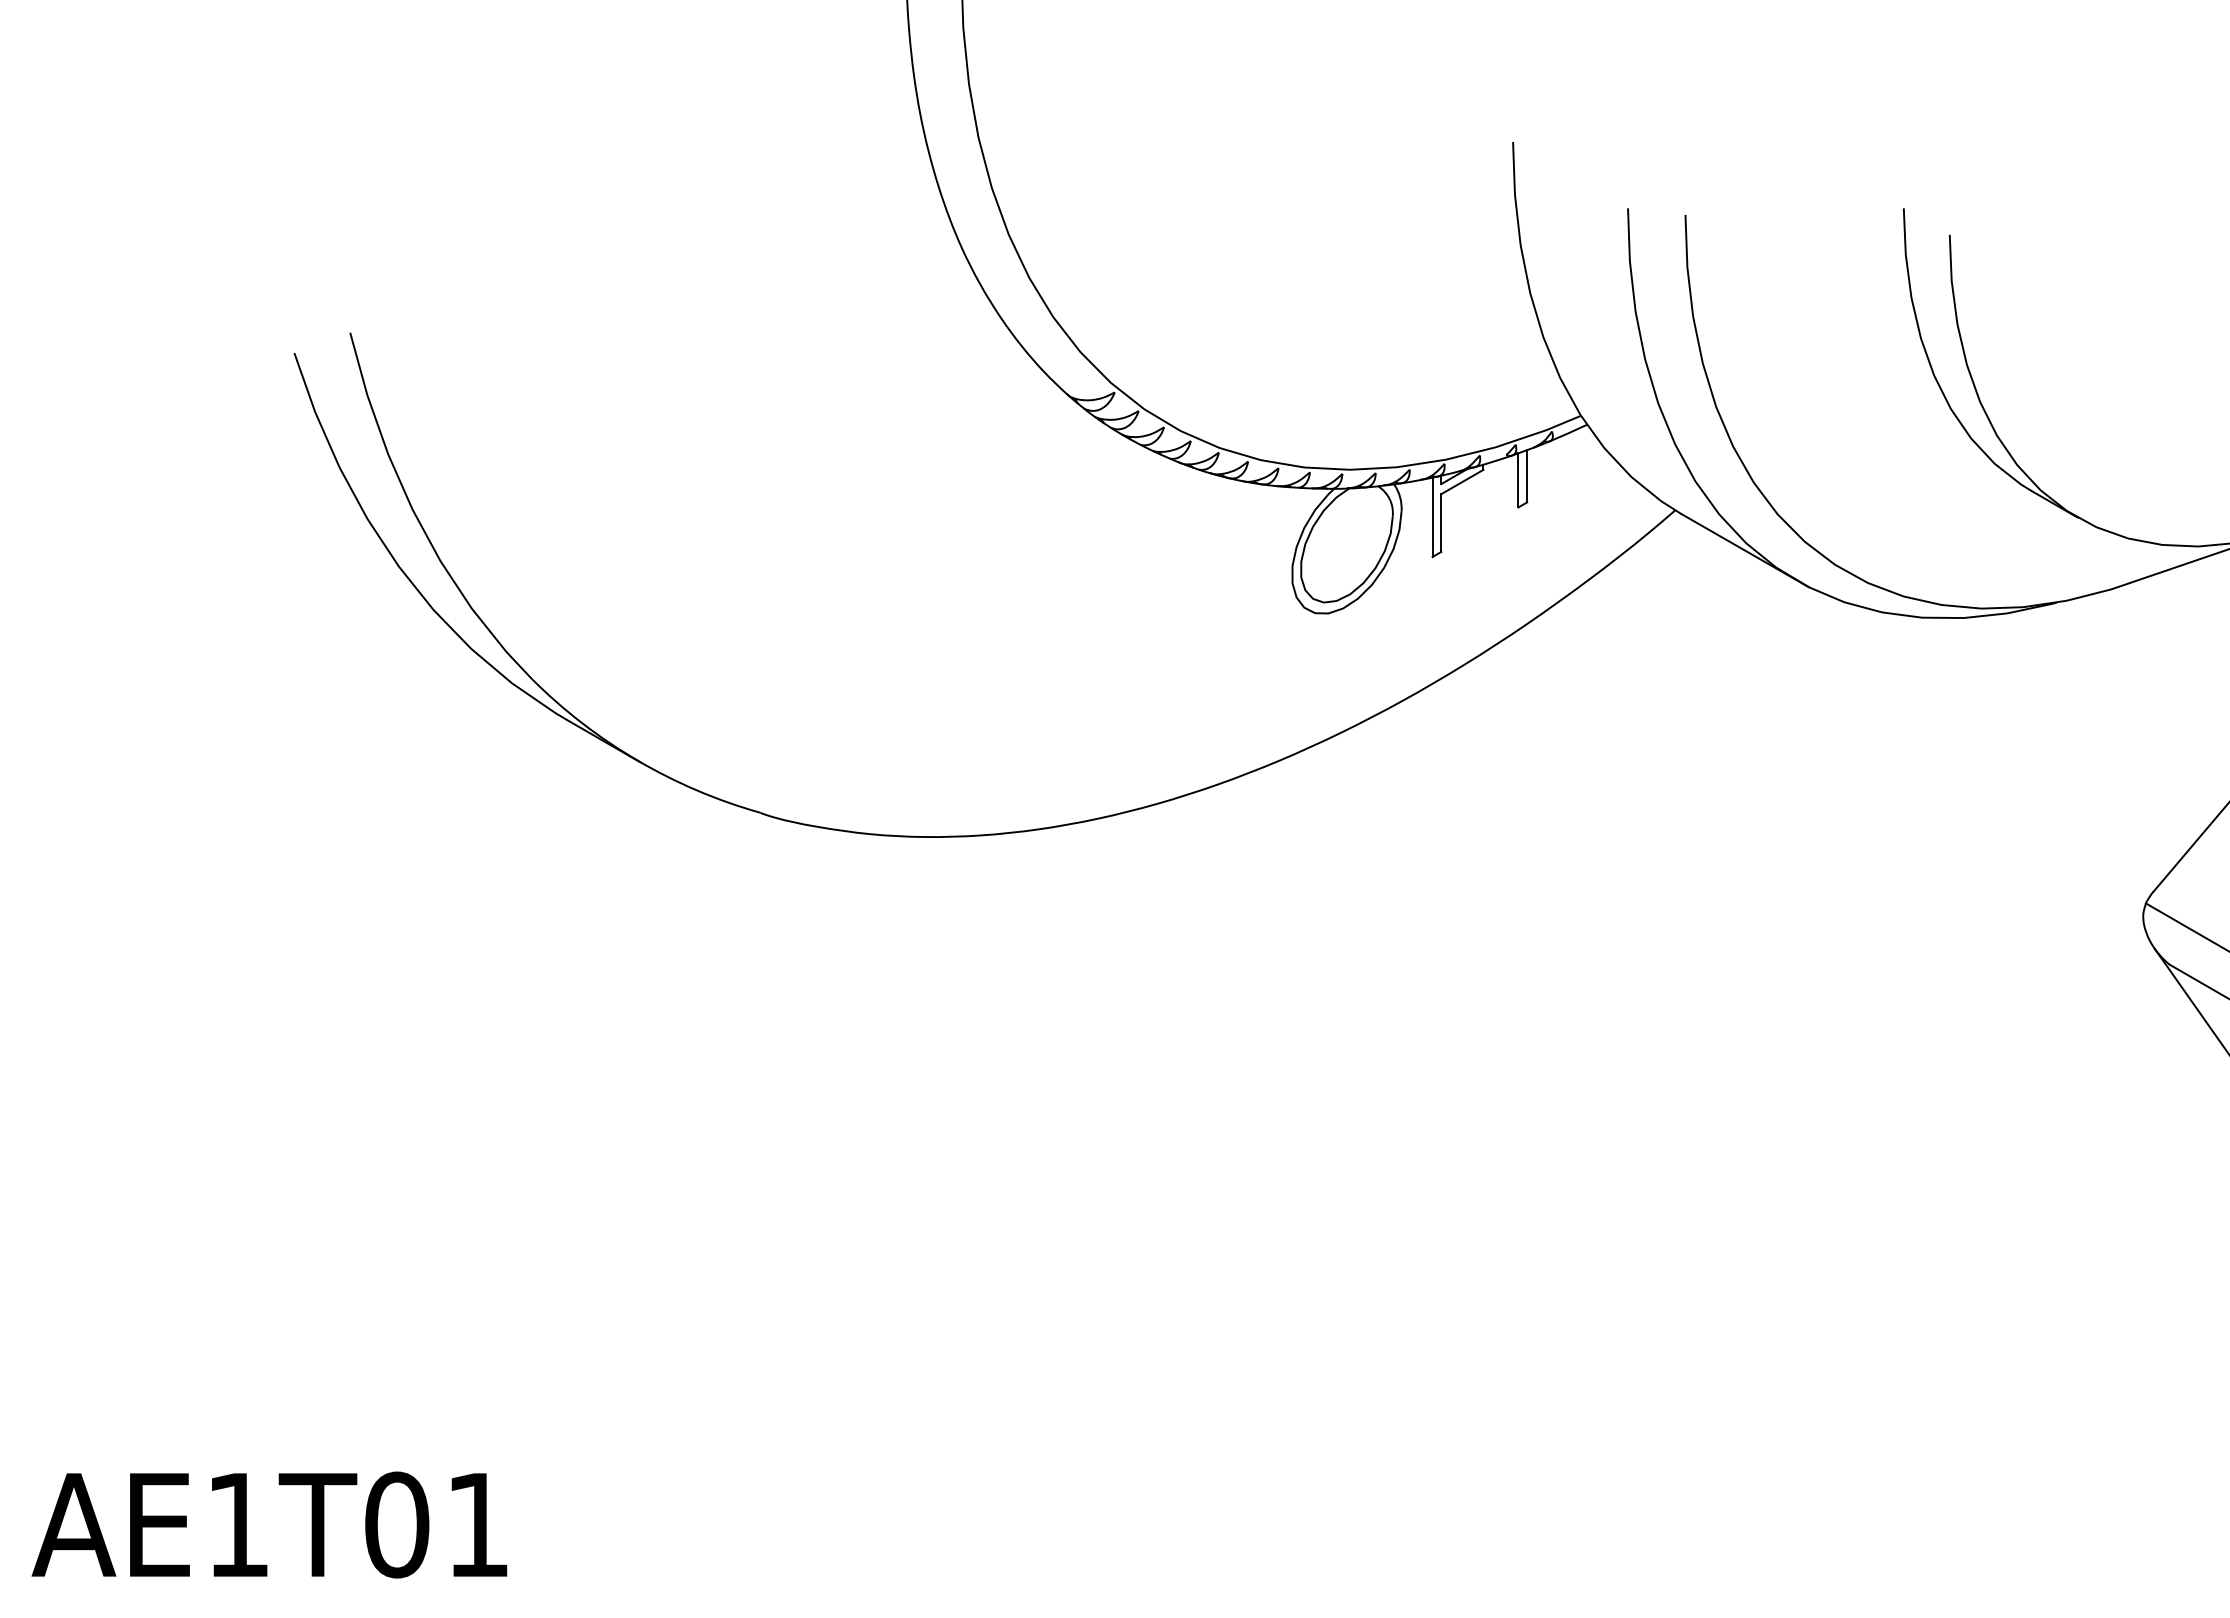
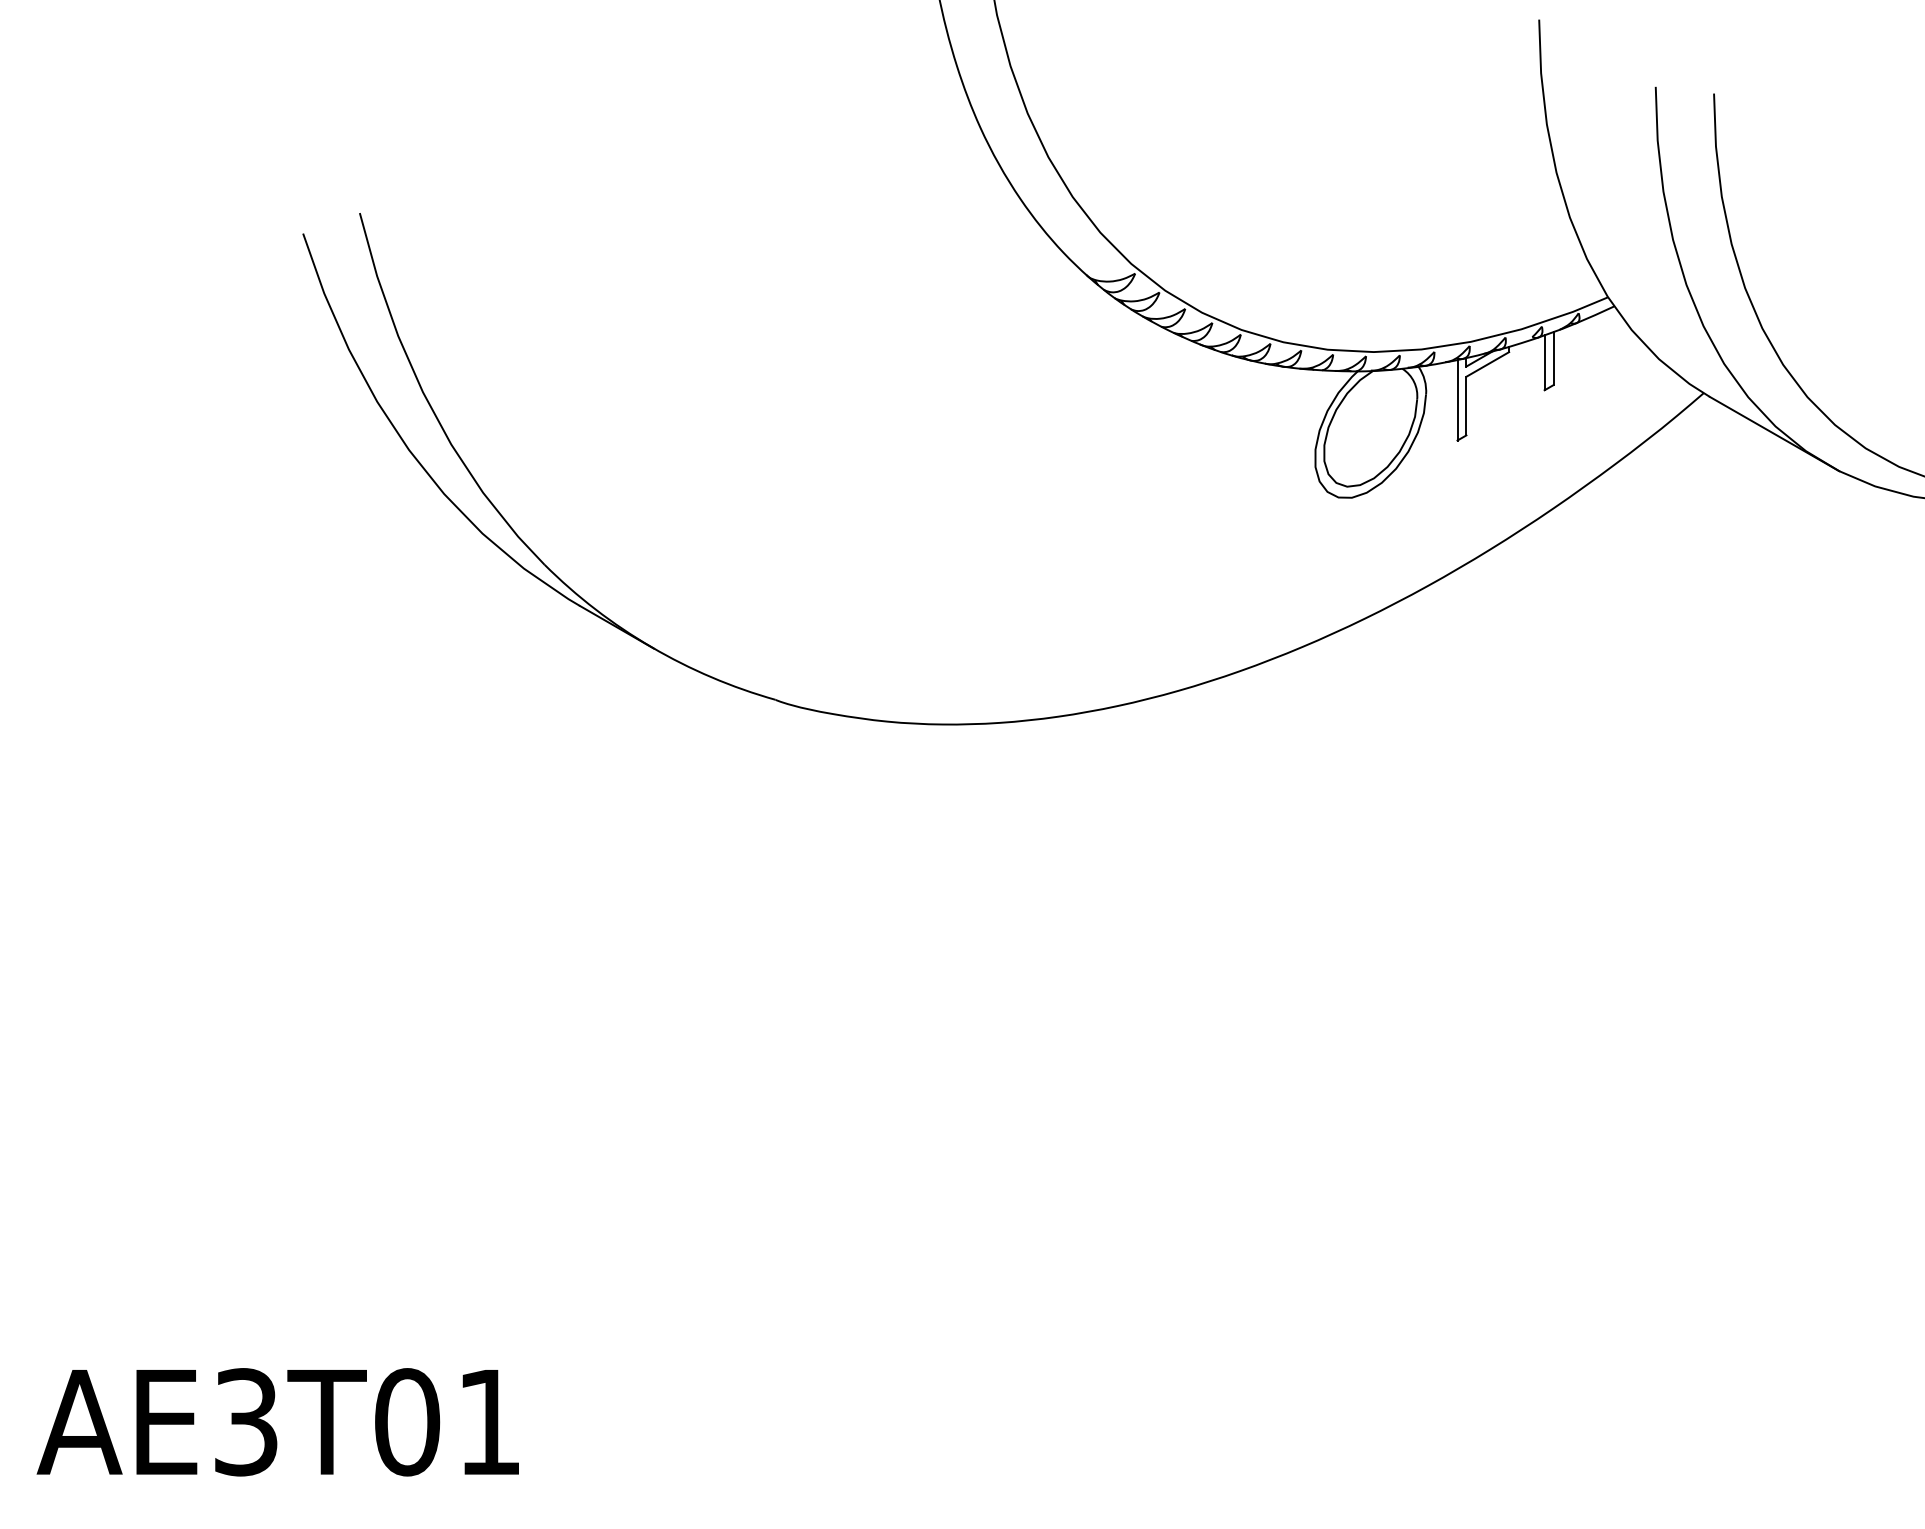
text: (237, 1524) -> (245, 1421), AE1T01 -> AE3T01

